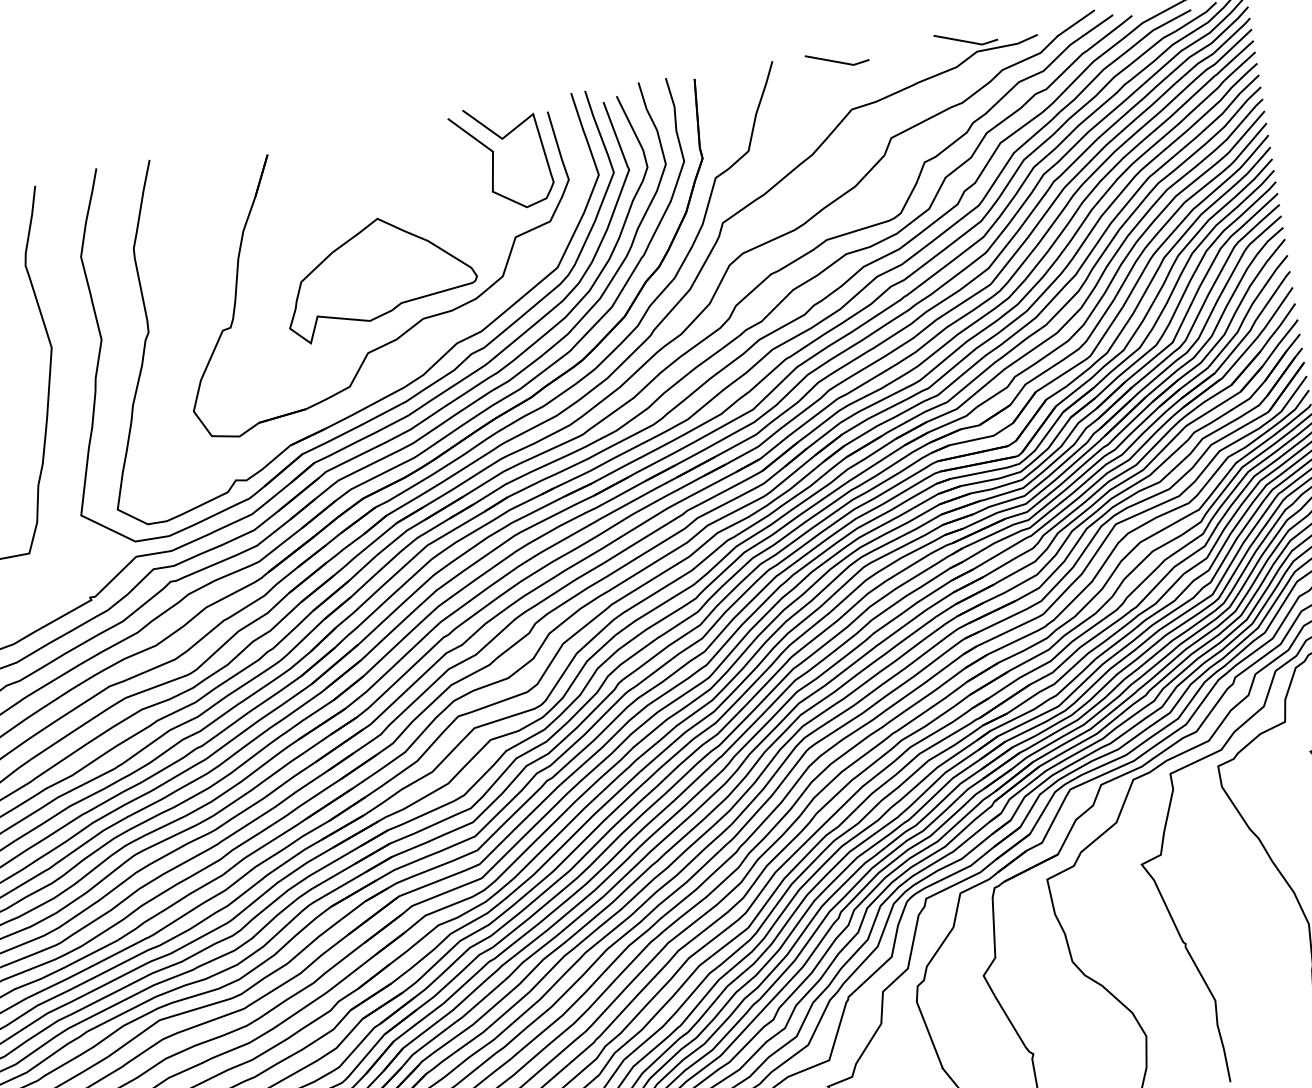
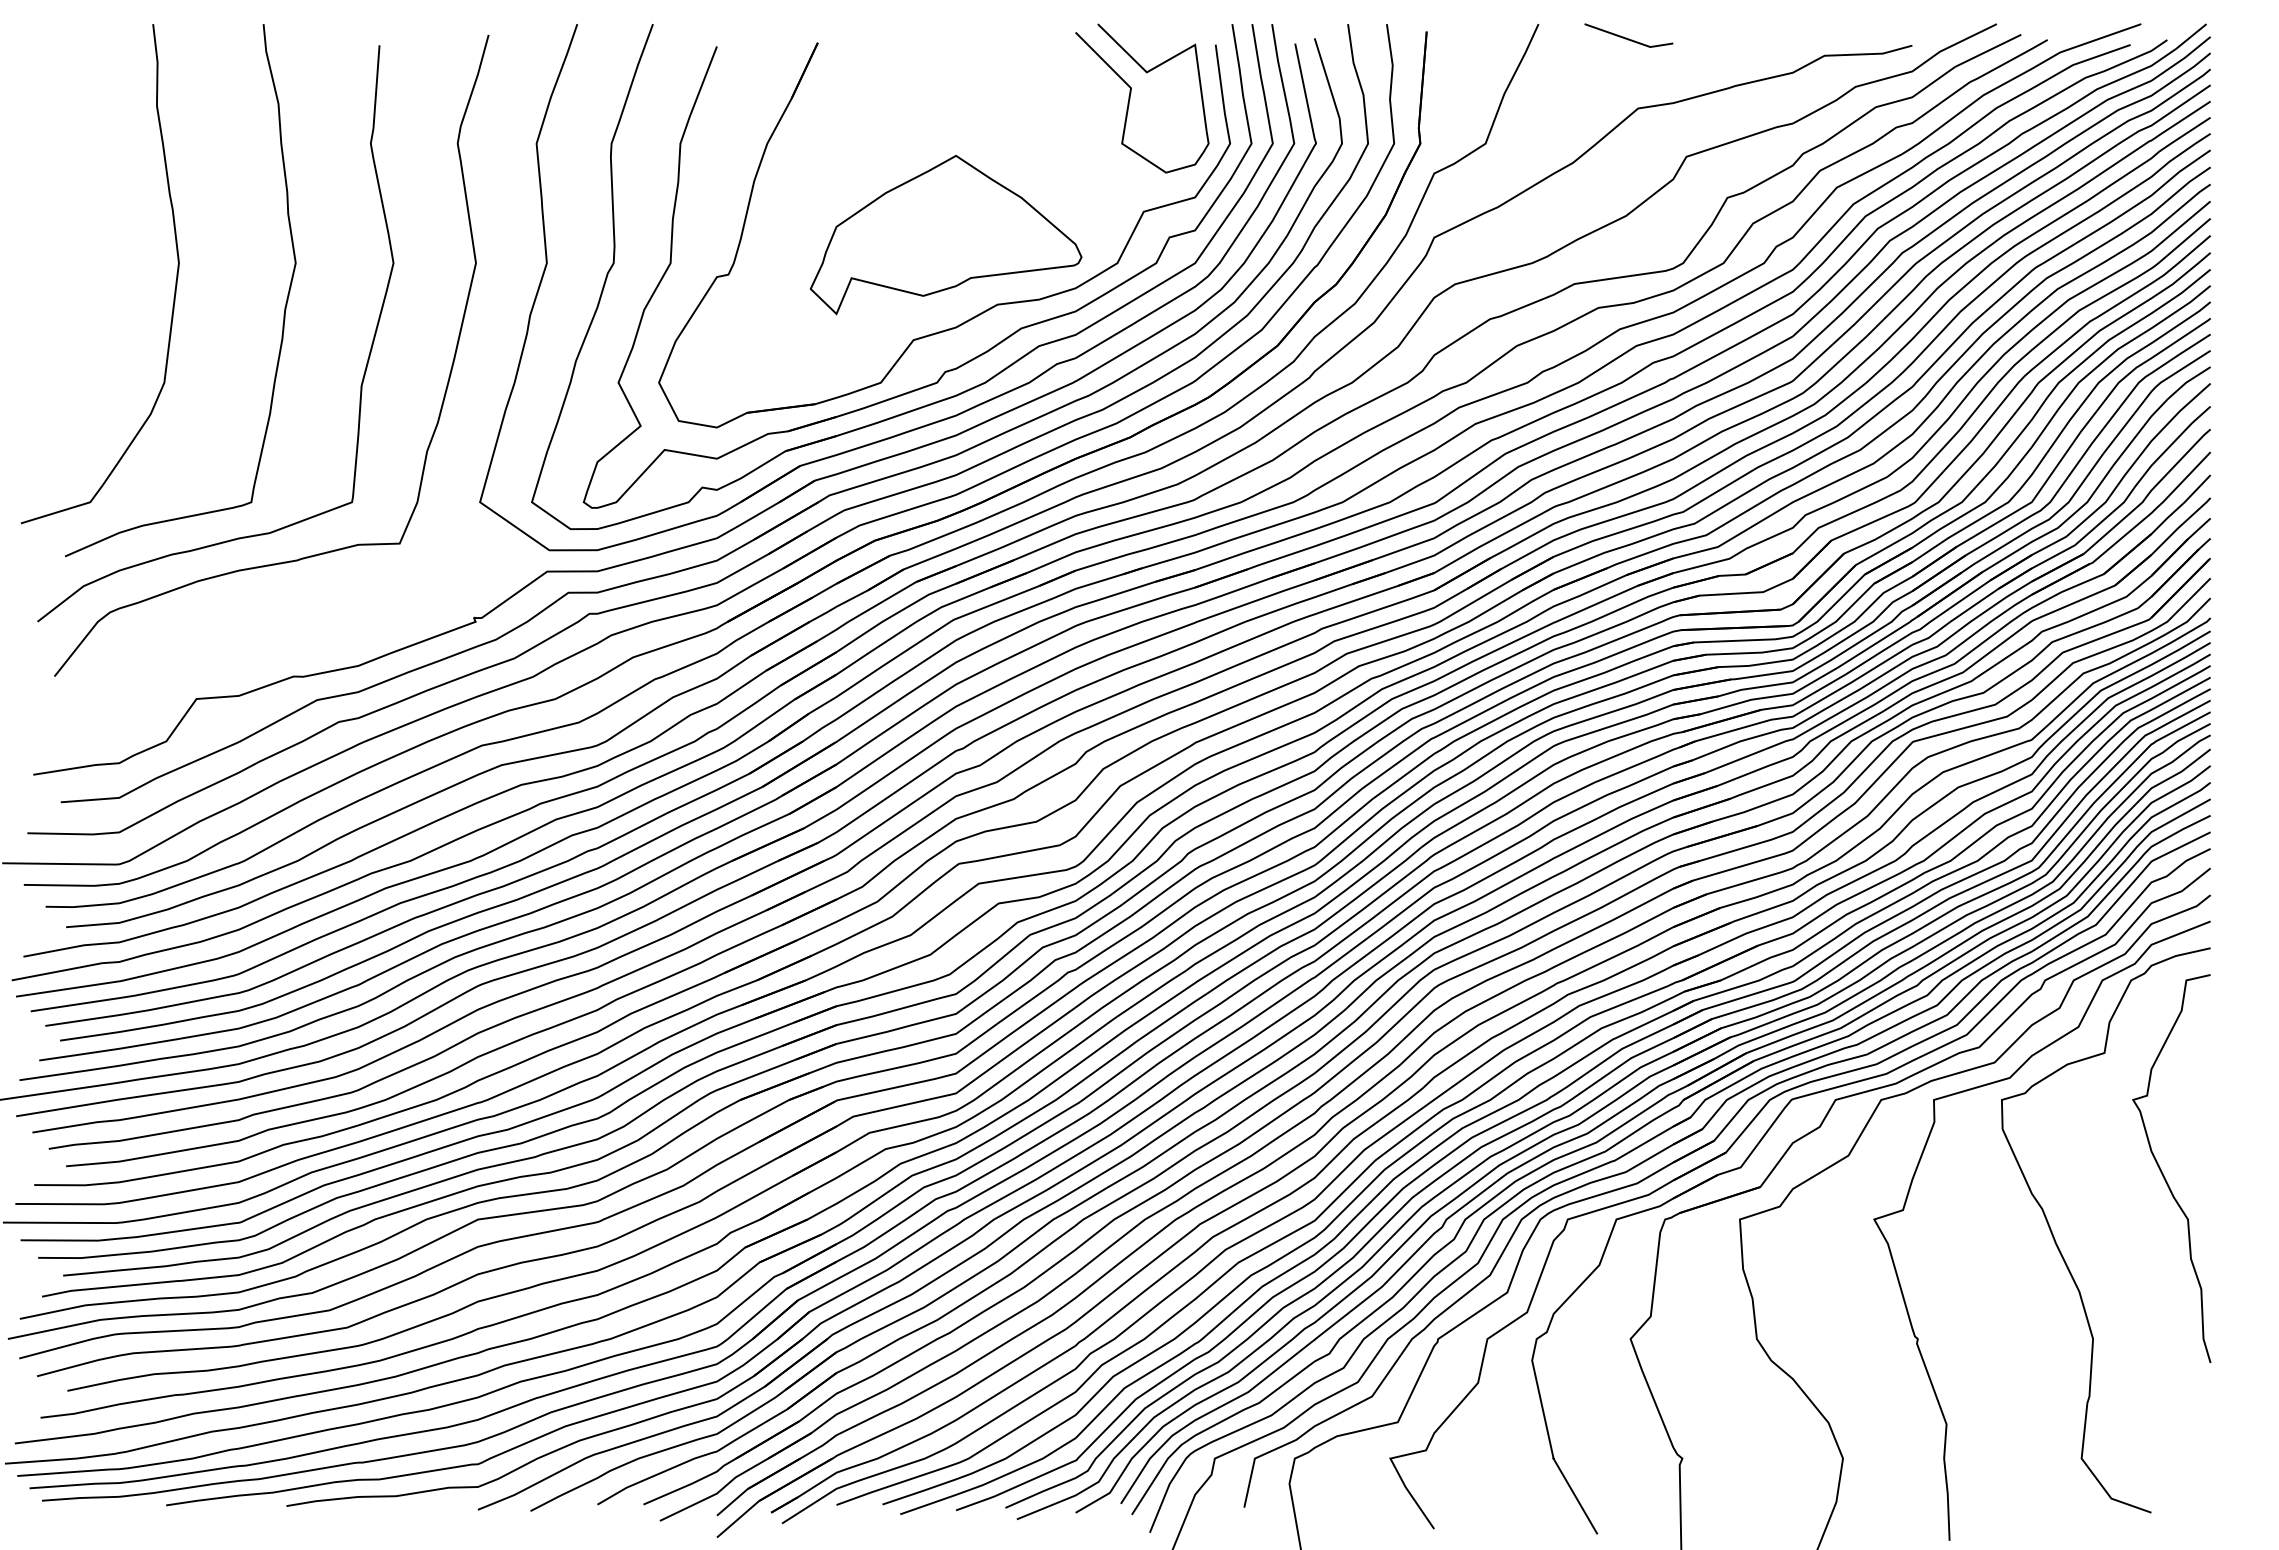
line: (964, 40) -> (1809, 37), removed
part: (407, 362) -> (966, 361), added

